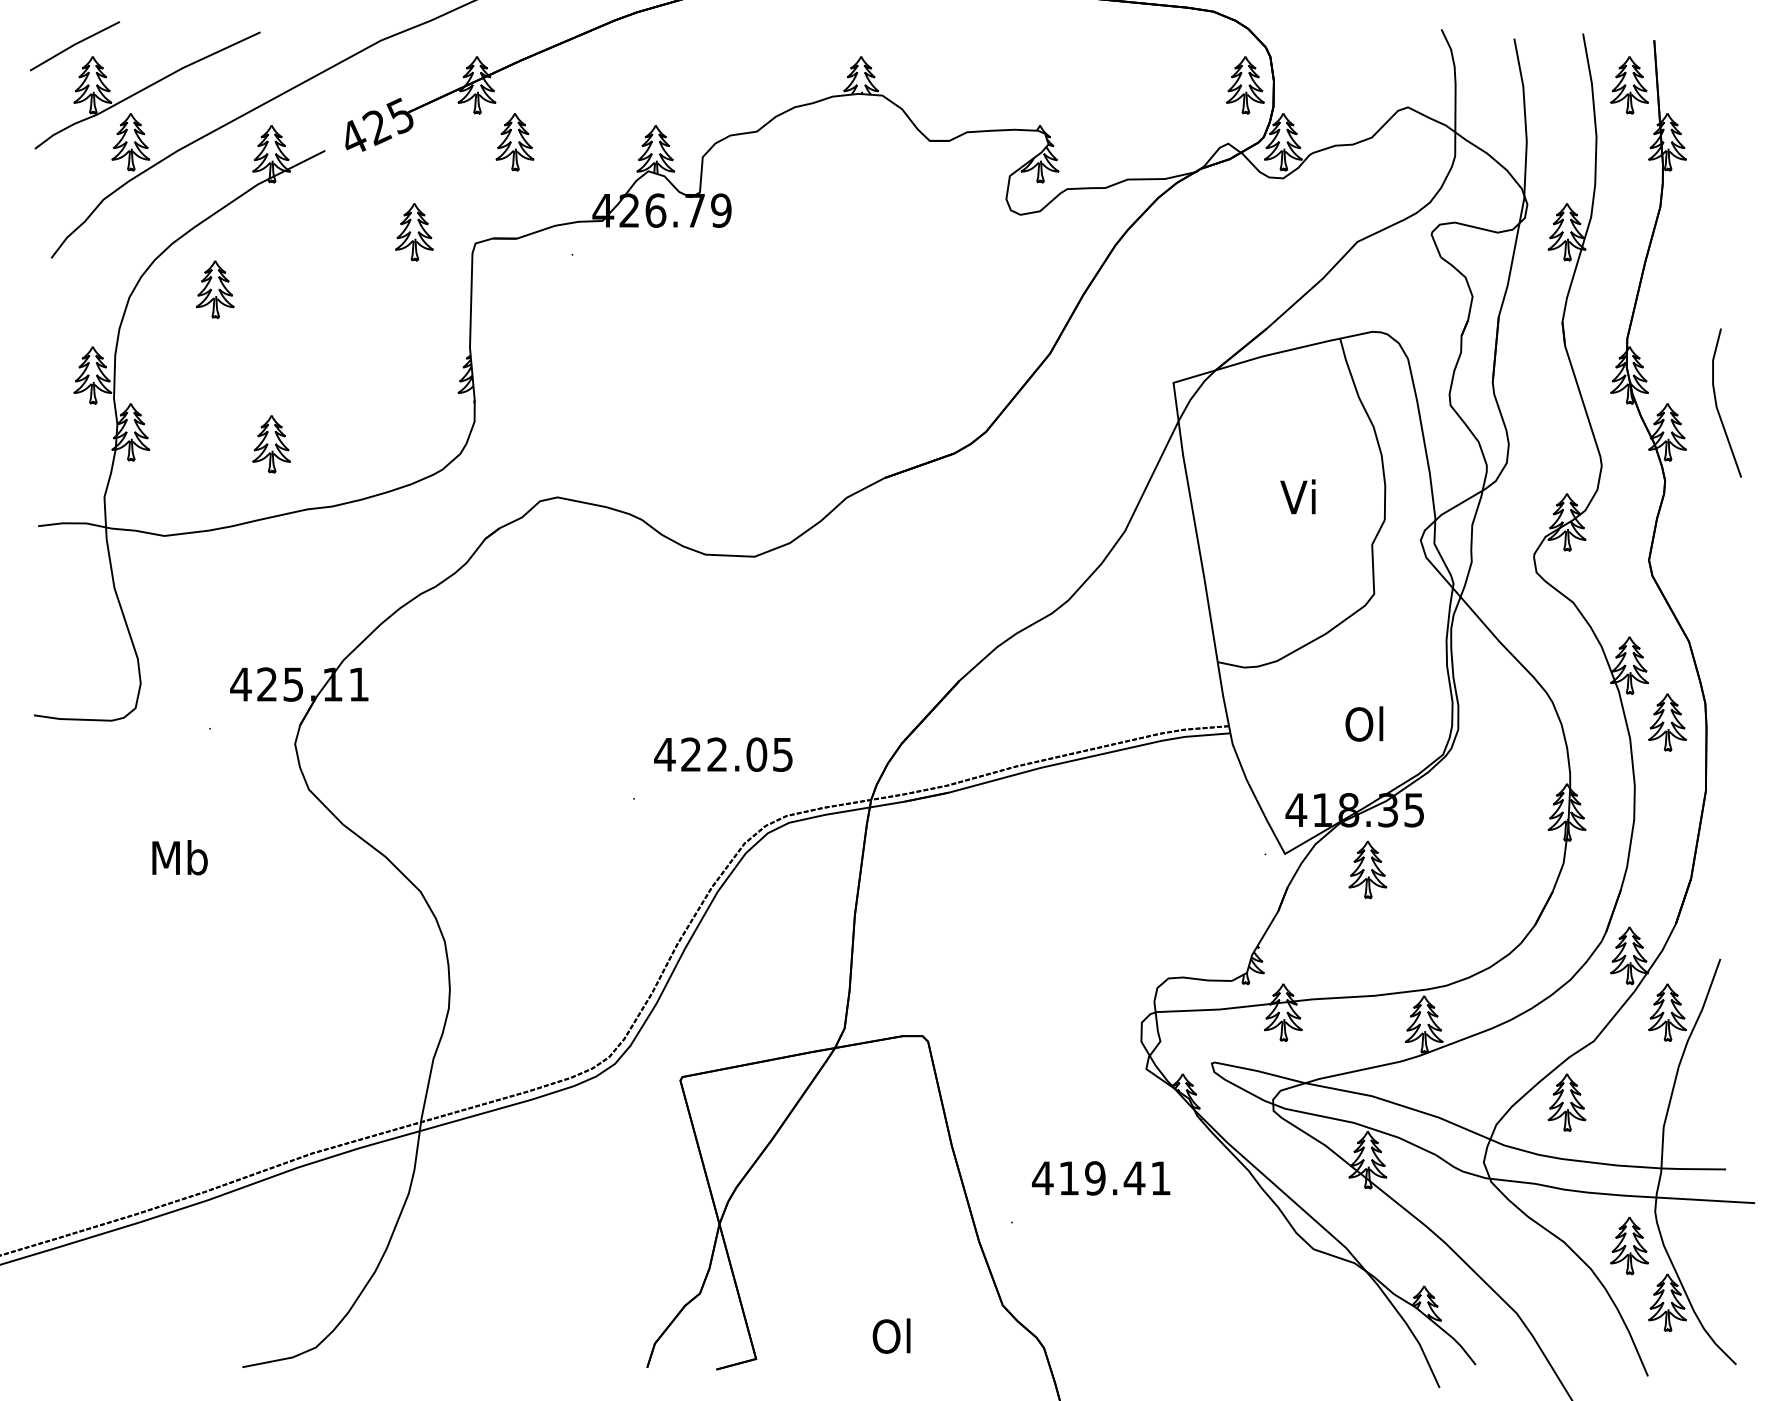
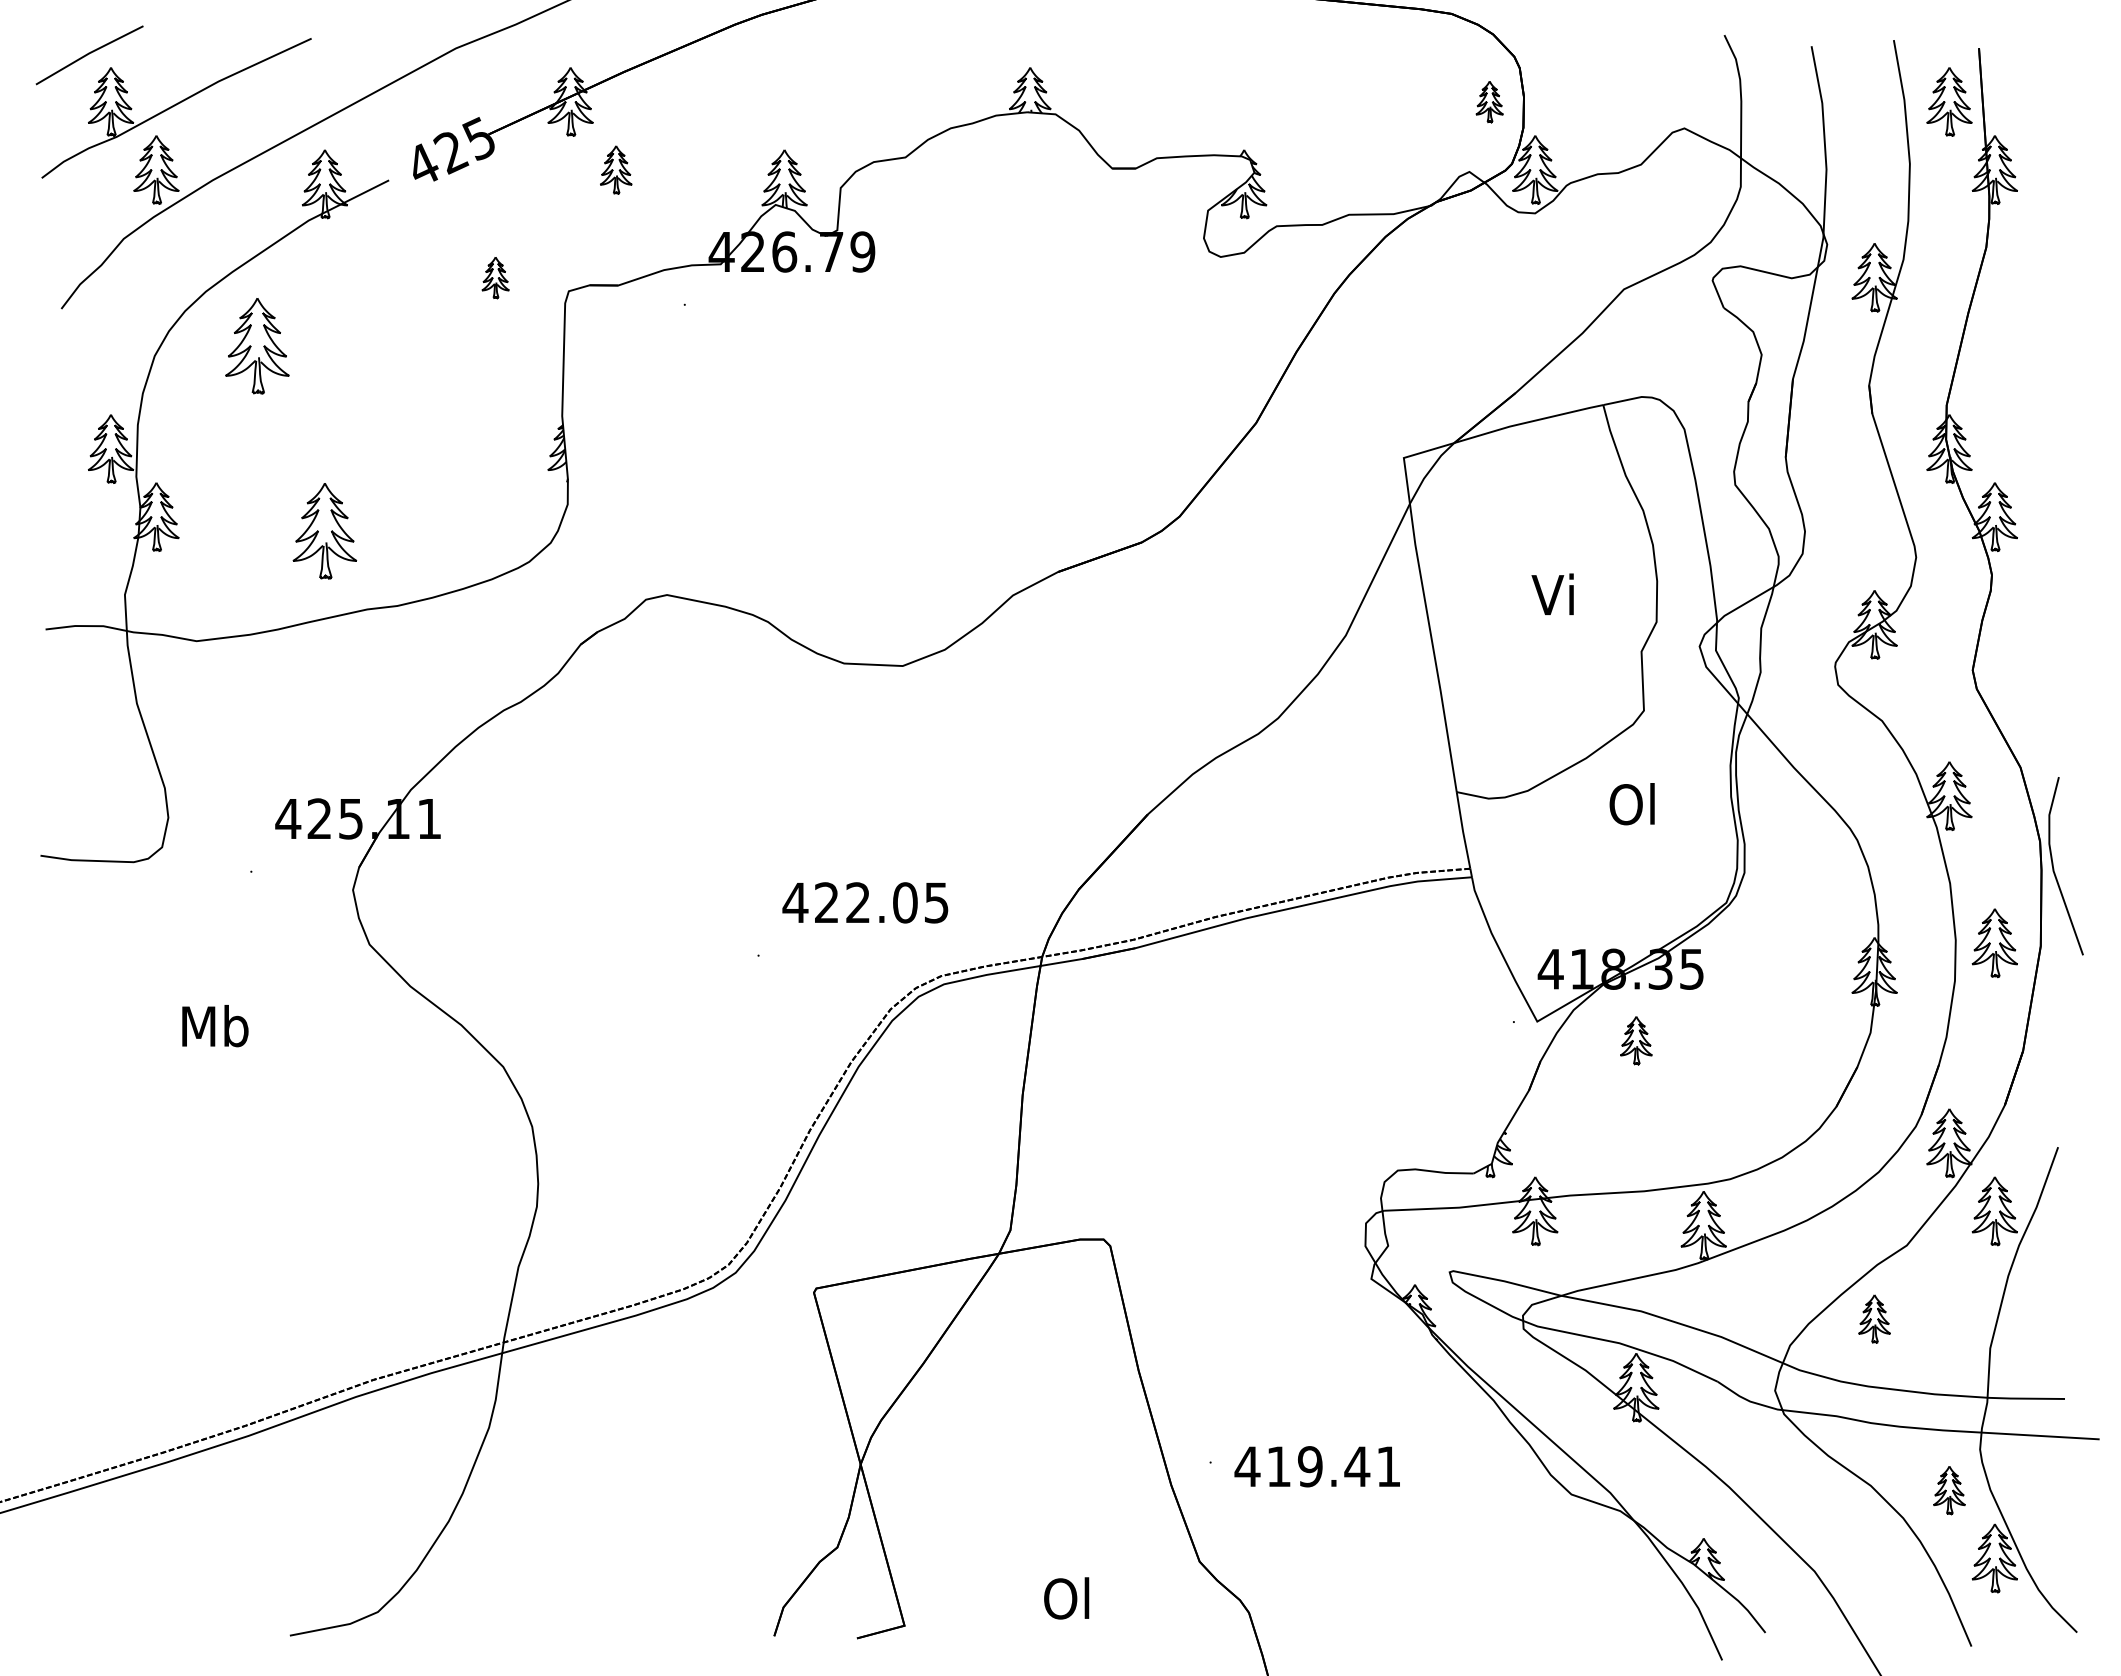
part: (1245, 84) -> (1489, 101), size x0.6
part: (515, 141) -> (616, 169), size x0.7
part: (414, 231) -> (495, 277), size x0.6
part: (215, 289) -> (257, 346), size x1.4
line: (1717, 405) -> (2054, 868), moved
part: (271, 444) -> (324, 531), size x1.4
part: (1667, 722) -> (1994, 943), moved
text: (1363, 724) -> (1631, 804), moved
part: (1367, 869) -> (1636, 1040), size x0.7
part: (1566, 1102) -> (1874, 1318), size x0.7
text: (1100, 1178) -> (1316, 1466), moved
part: (1629, 1245) -> (1949, 1490), size x0.7

